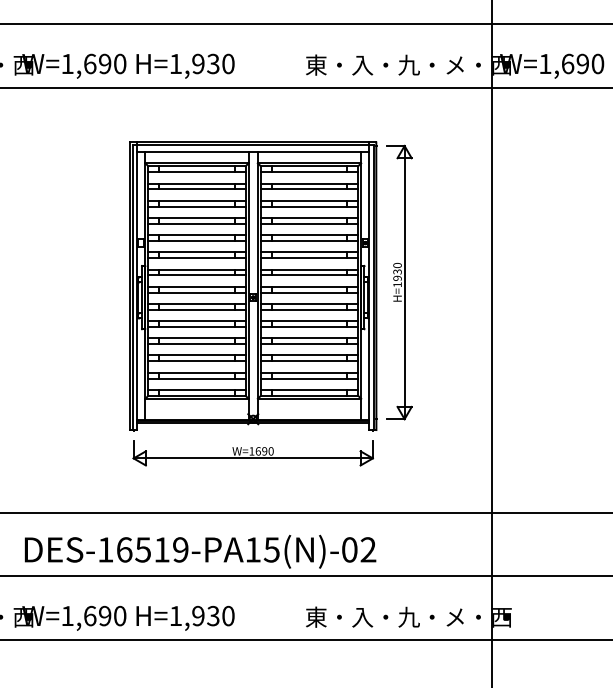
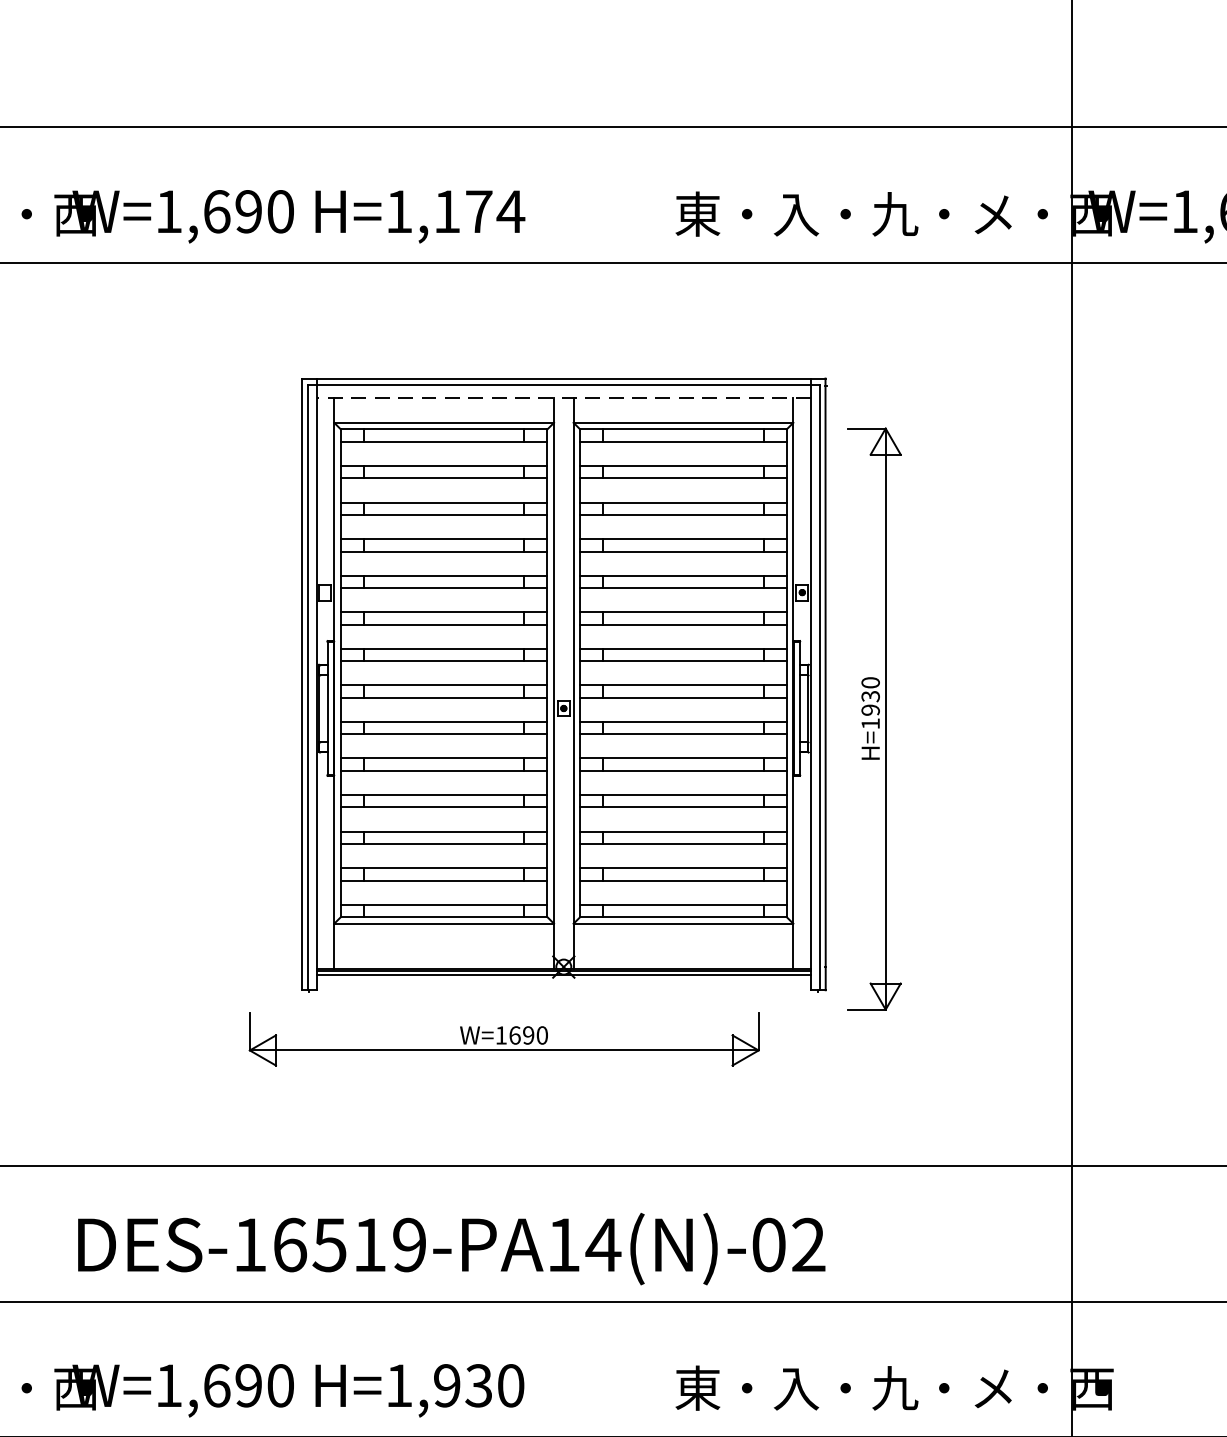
text: (213, 63) -> (479, 210), H=1,930 -> H=1,174
line: (252, 151) -> (562, 397), solid -> dashed
part: (399, 282) -> (874, 718), moved
part: (252, 453) -> (502, 1040), moved
text: (271, 549) -> (602, 1244), DES-16519-PA15(N)-02 -> DES-16519-PA14(N)-02

